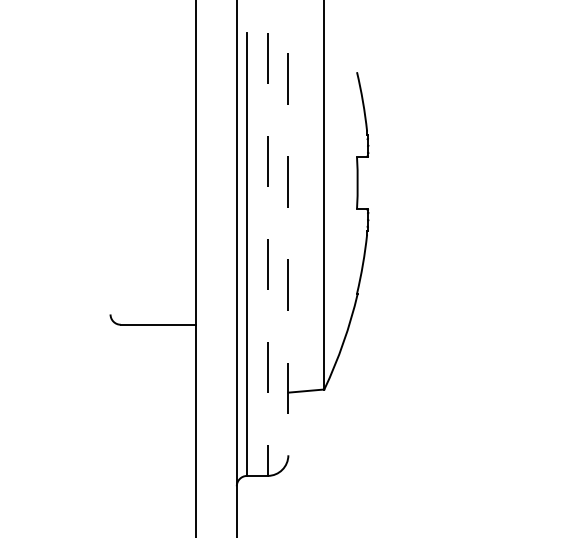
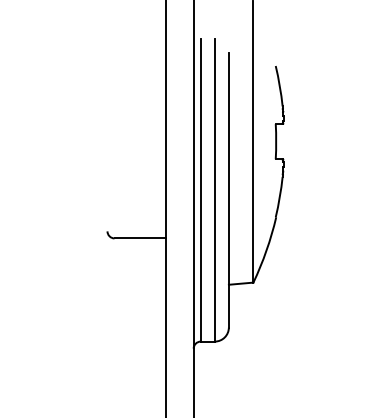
line: (267, 254) -> (214, 190), dashed -> solid
line: (287, 254) -> (228, 190), dashed -> solid

